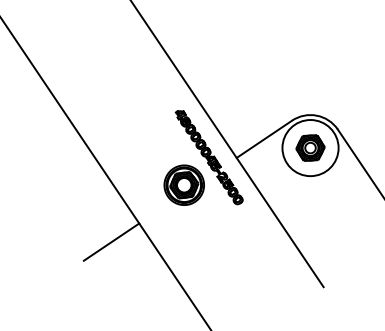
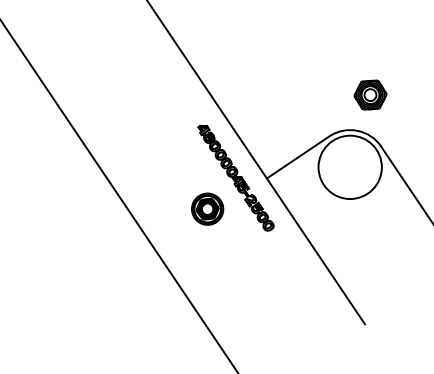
part: (310, 147) -> (370, 94), moved
part: (183, 184) -> (206, 208), size x0.7
line: (111, 241) -> (125, 272), removed

